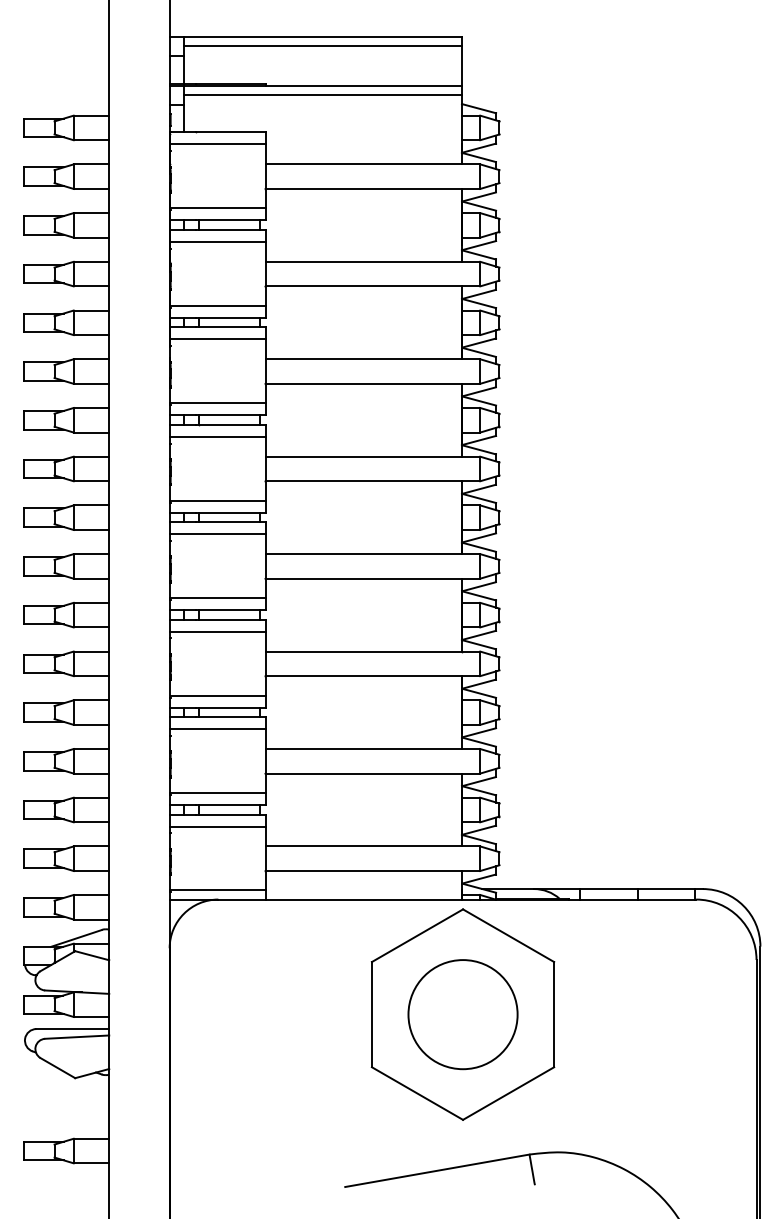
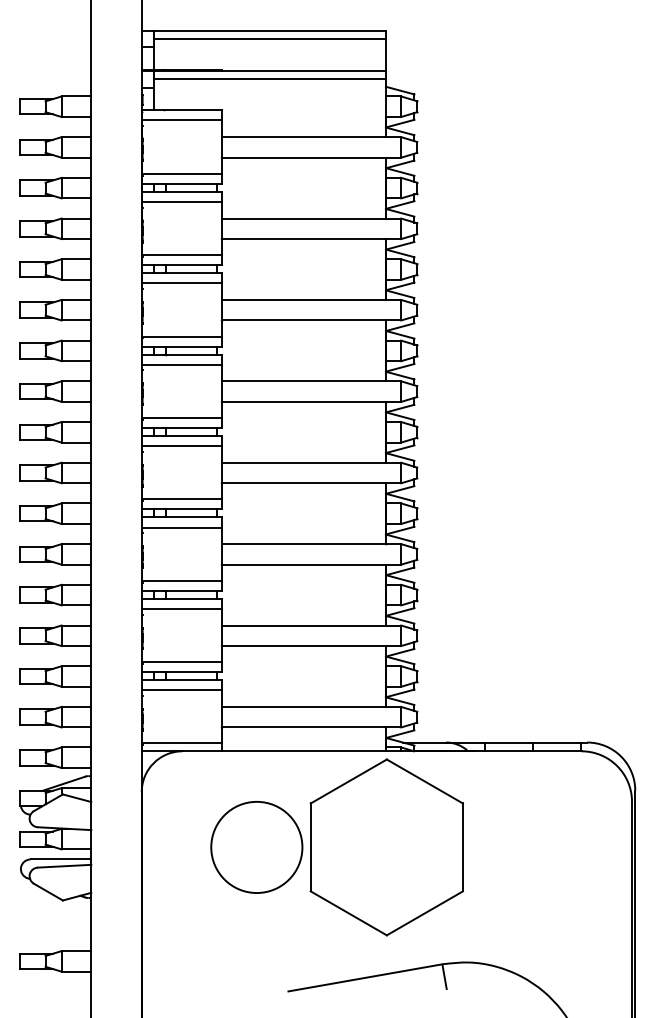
circle: (462, 1014) -> (256, 847), moved

